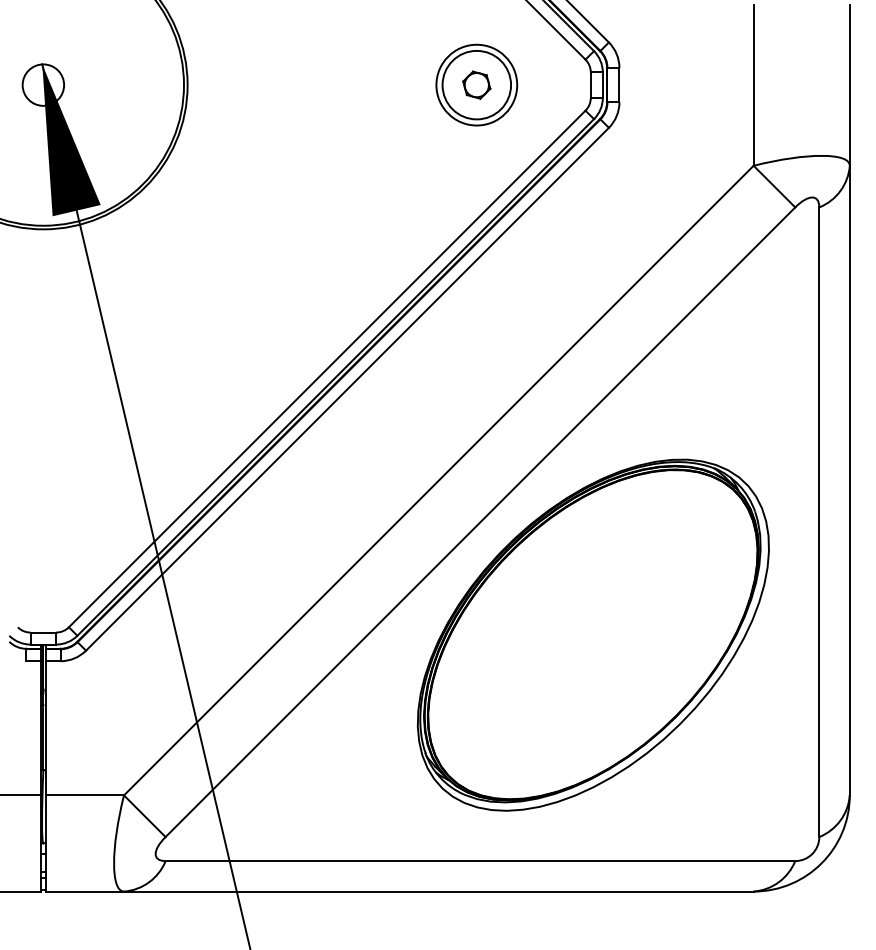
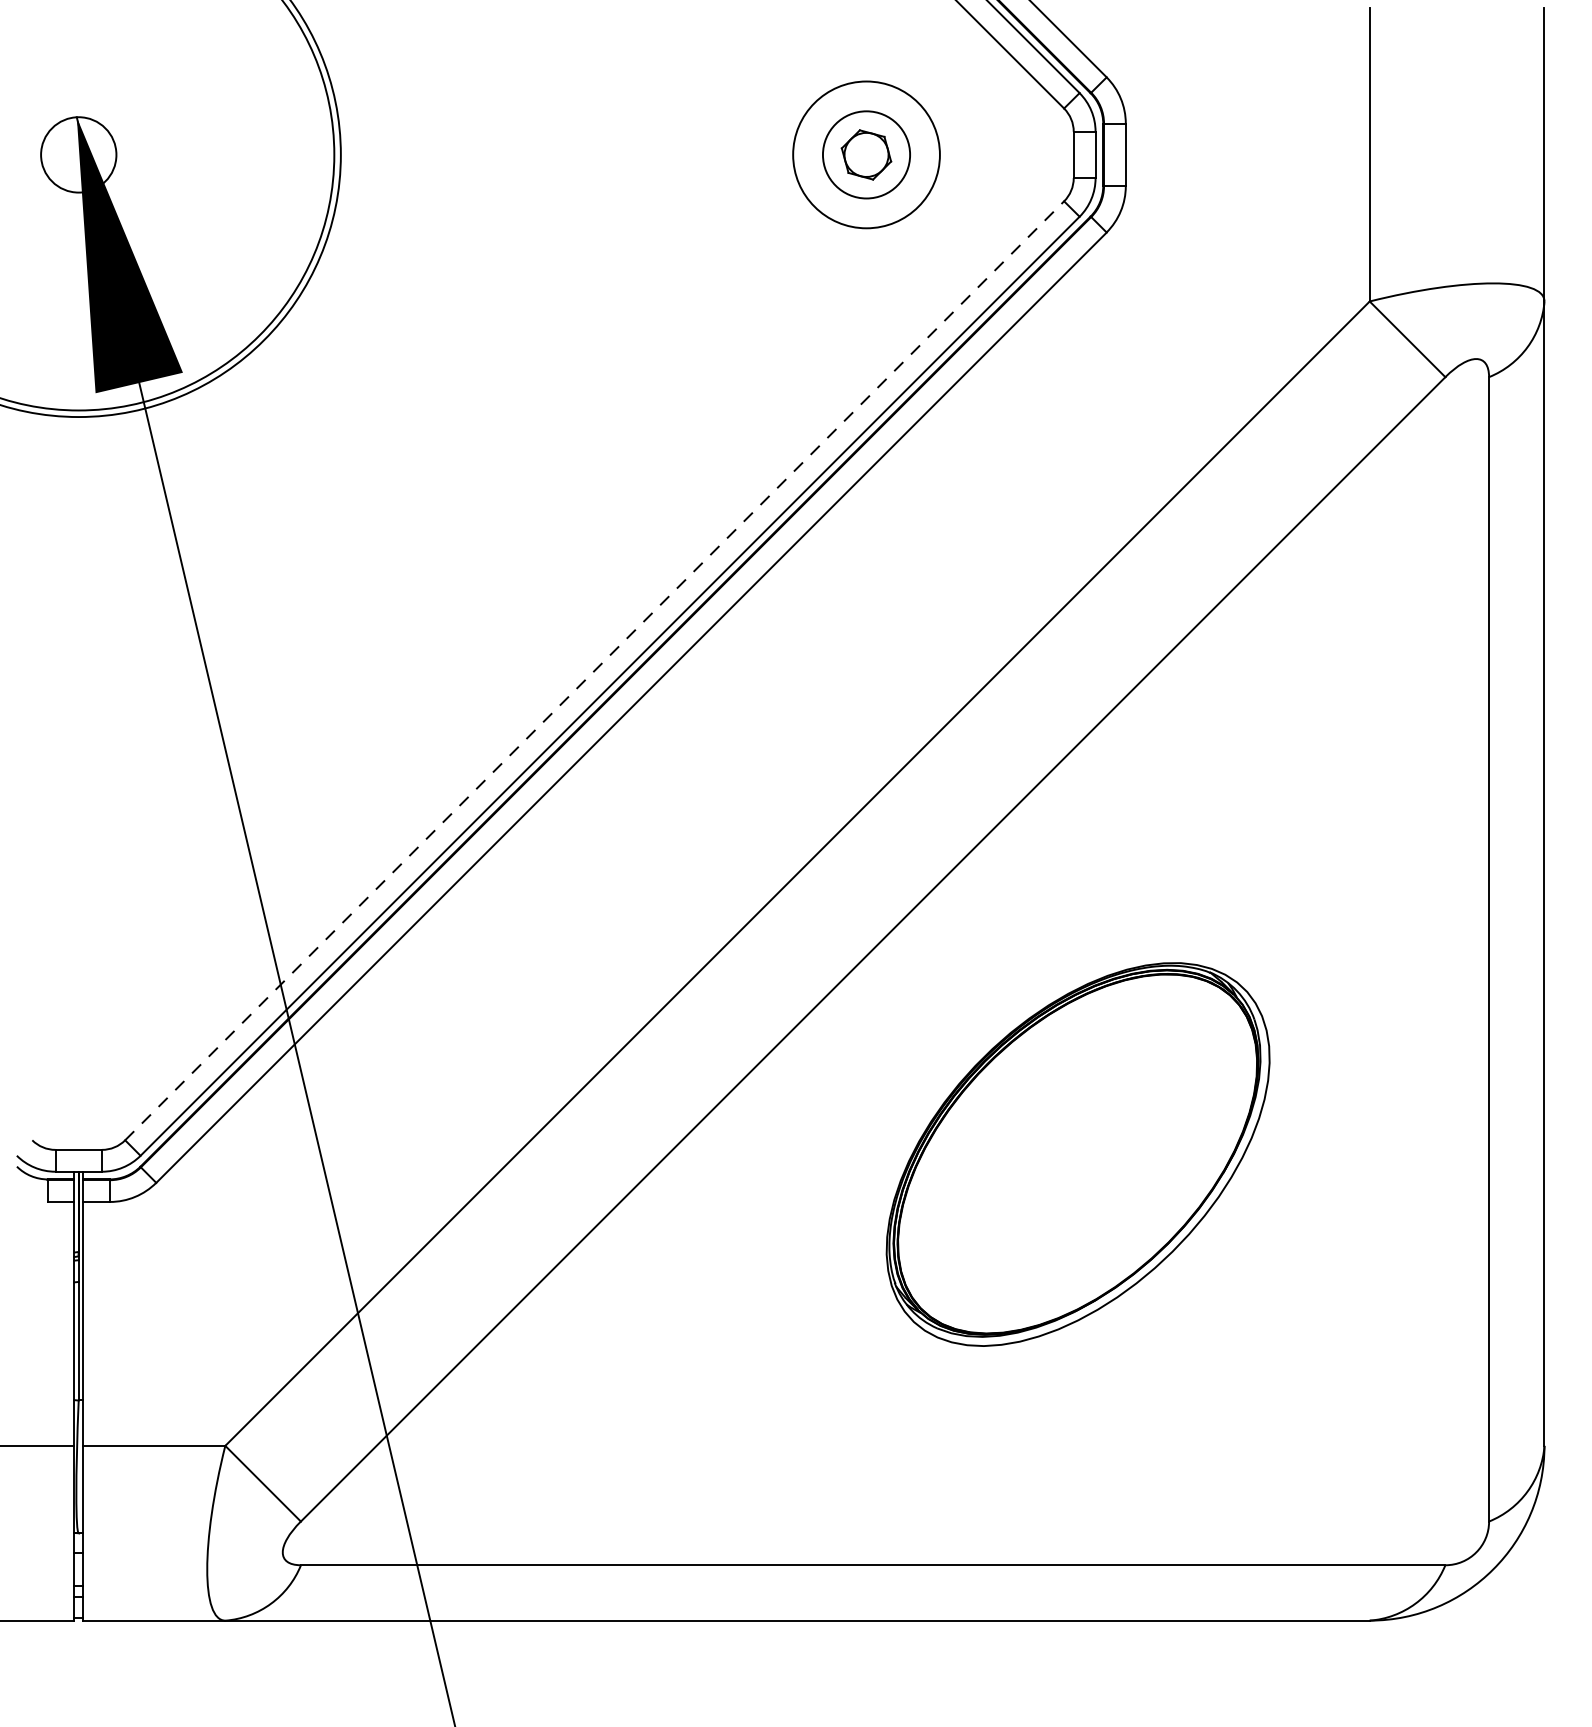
circle: (476, 84) -> (865, 153), size x0.7
line: (327, 368) -> (595, 669), solid -> dashed
part: (592, 634) -> (1076, 1153), size x0.6

